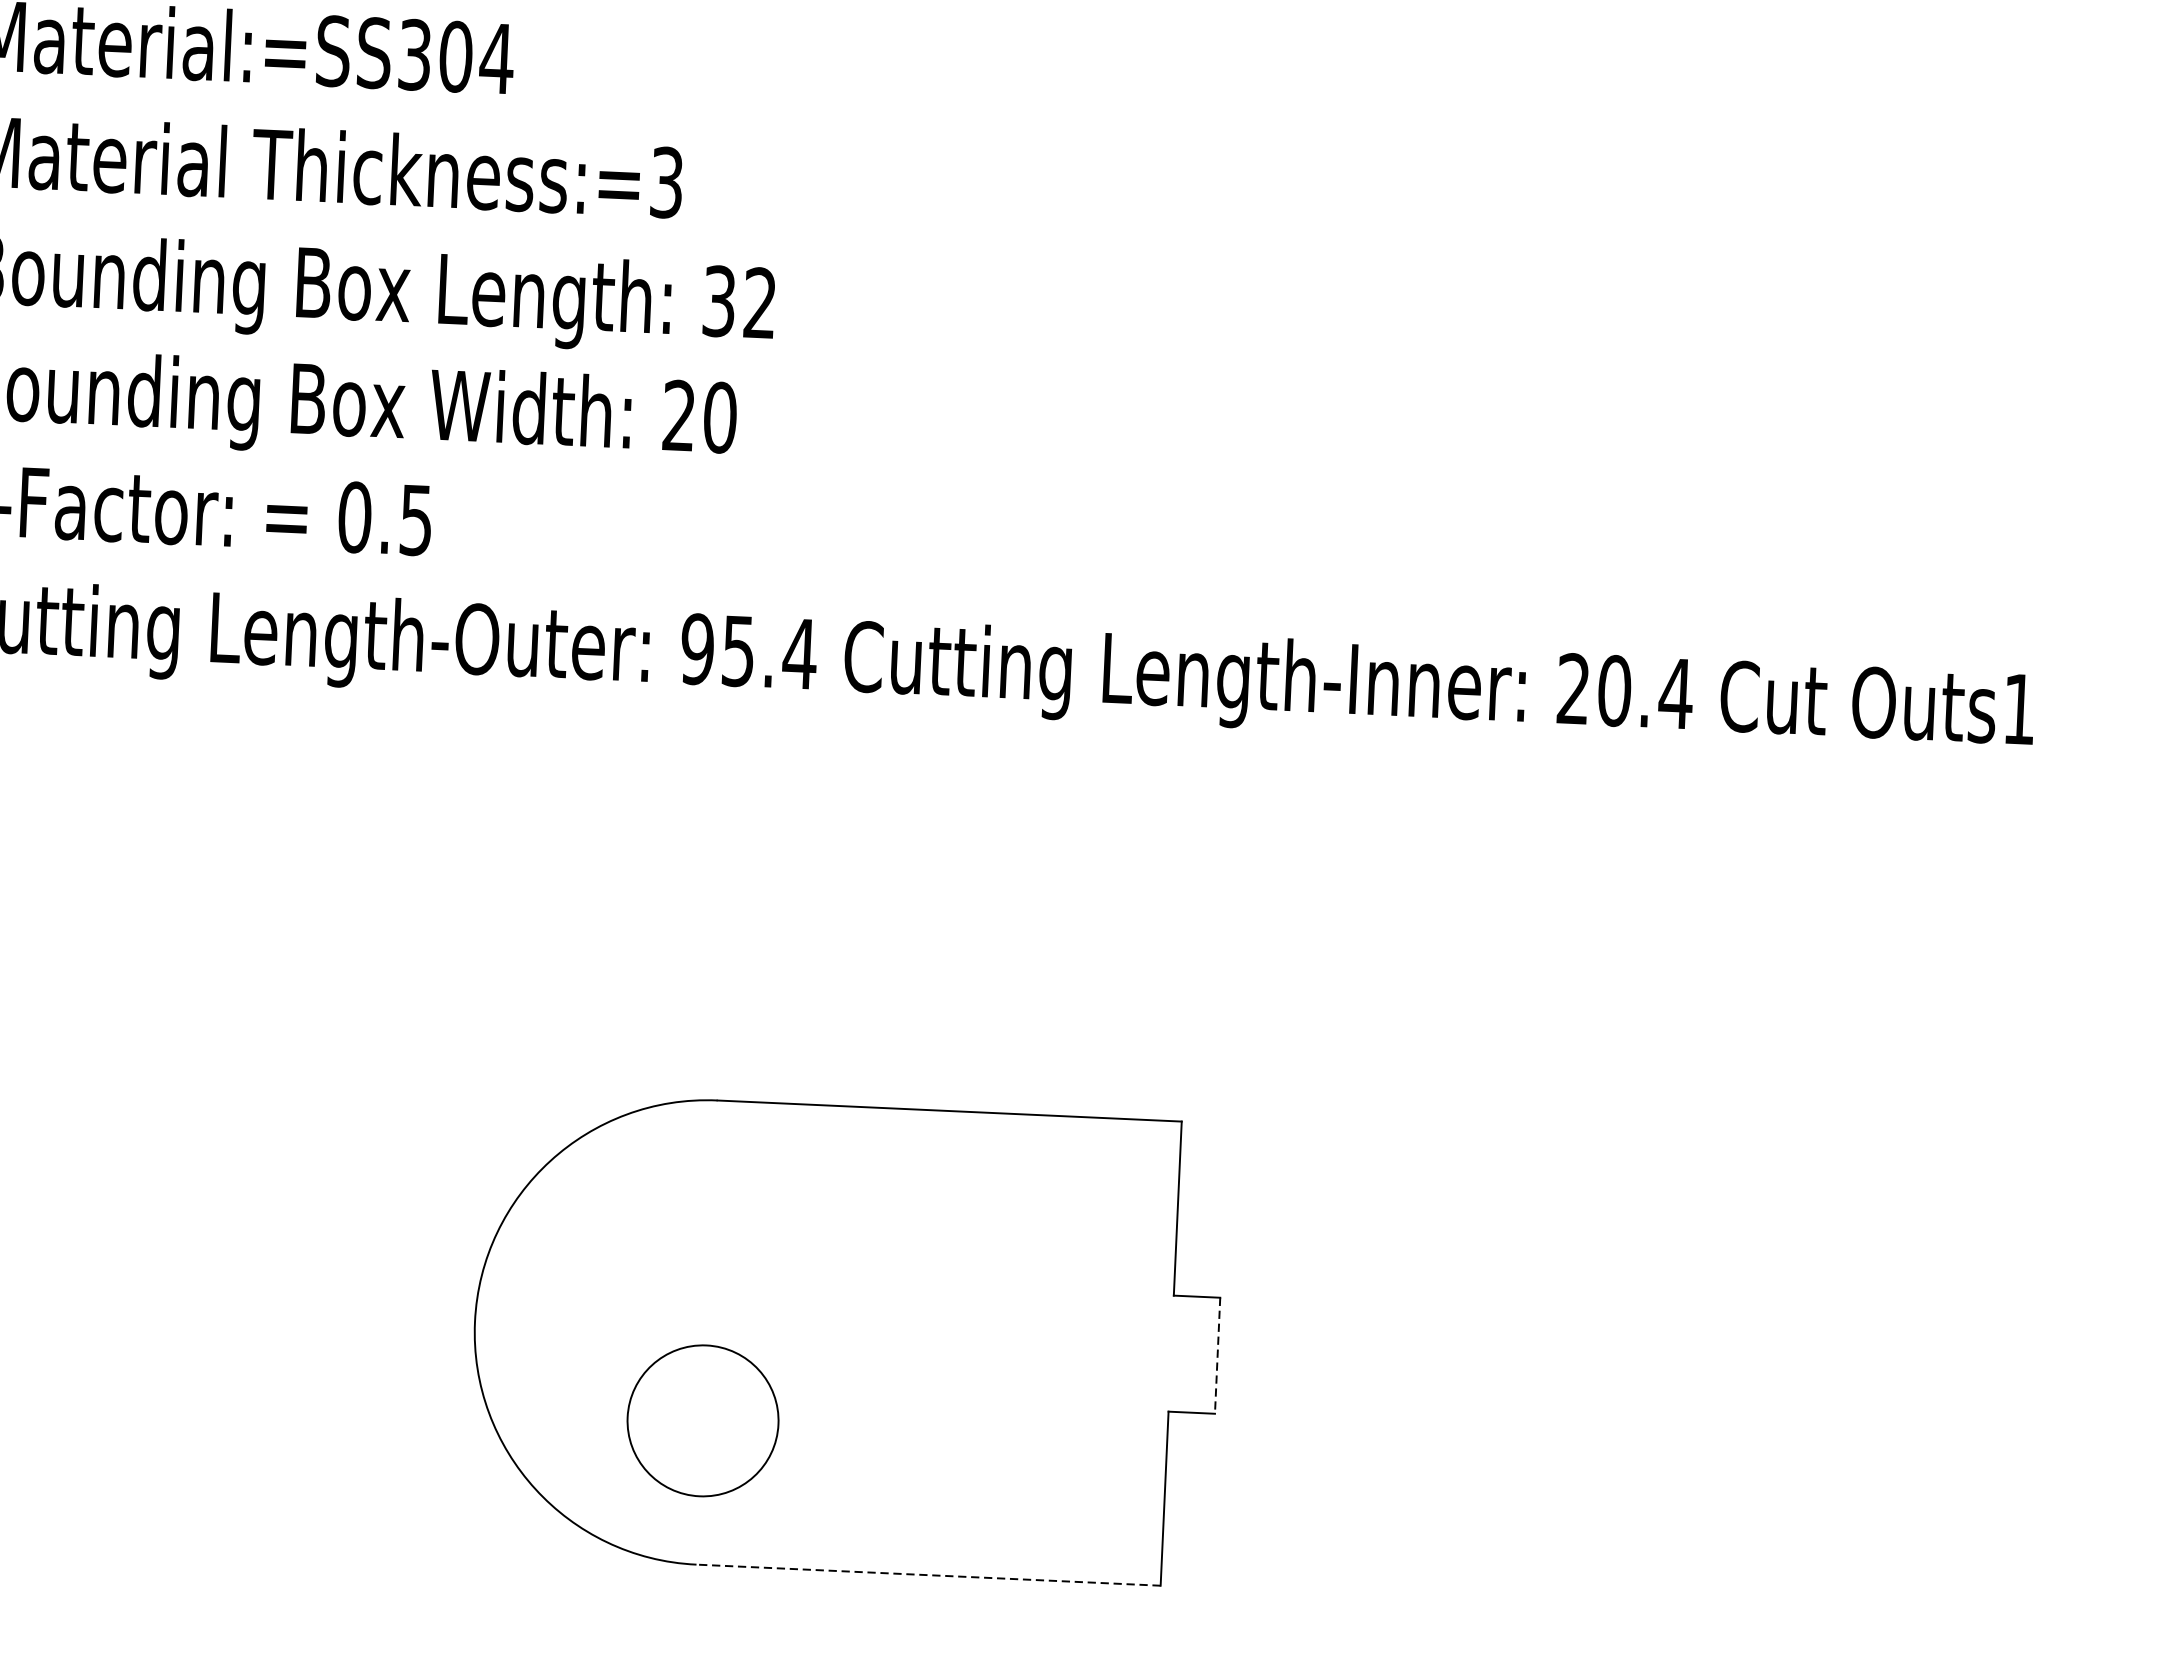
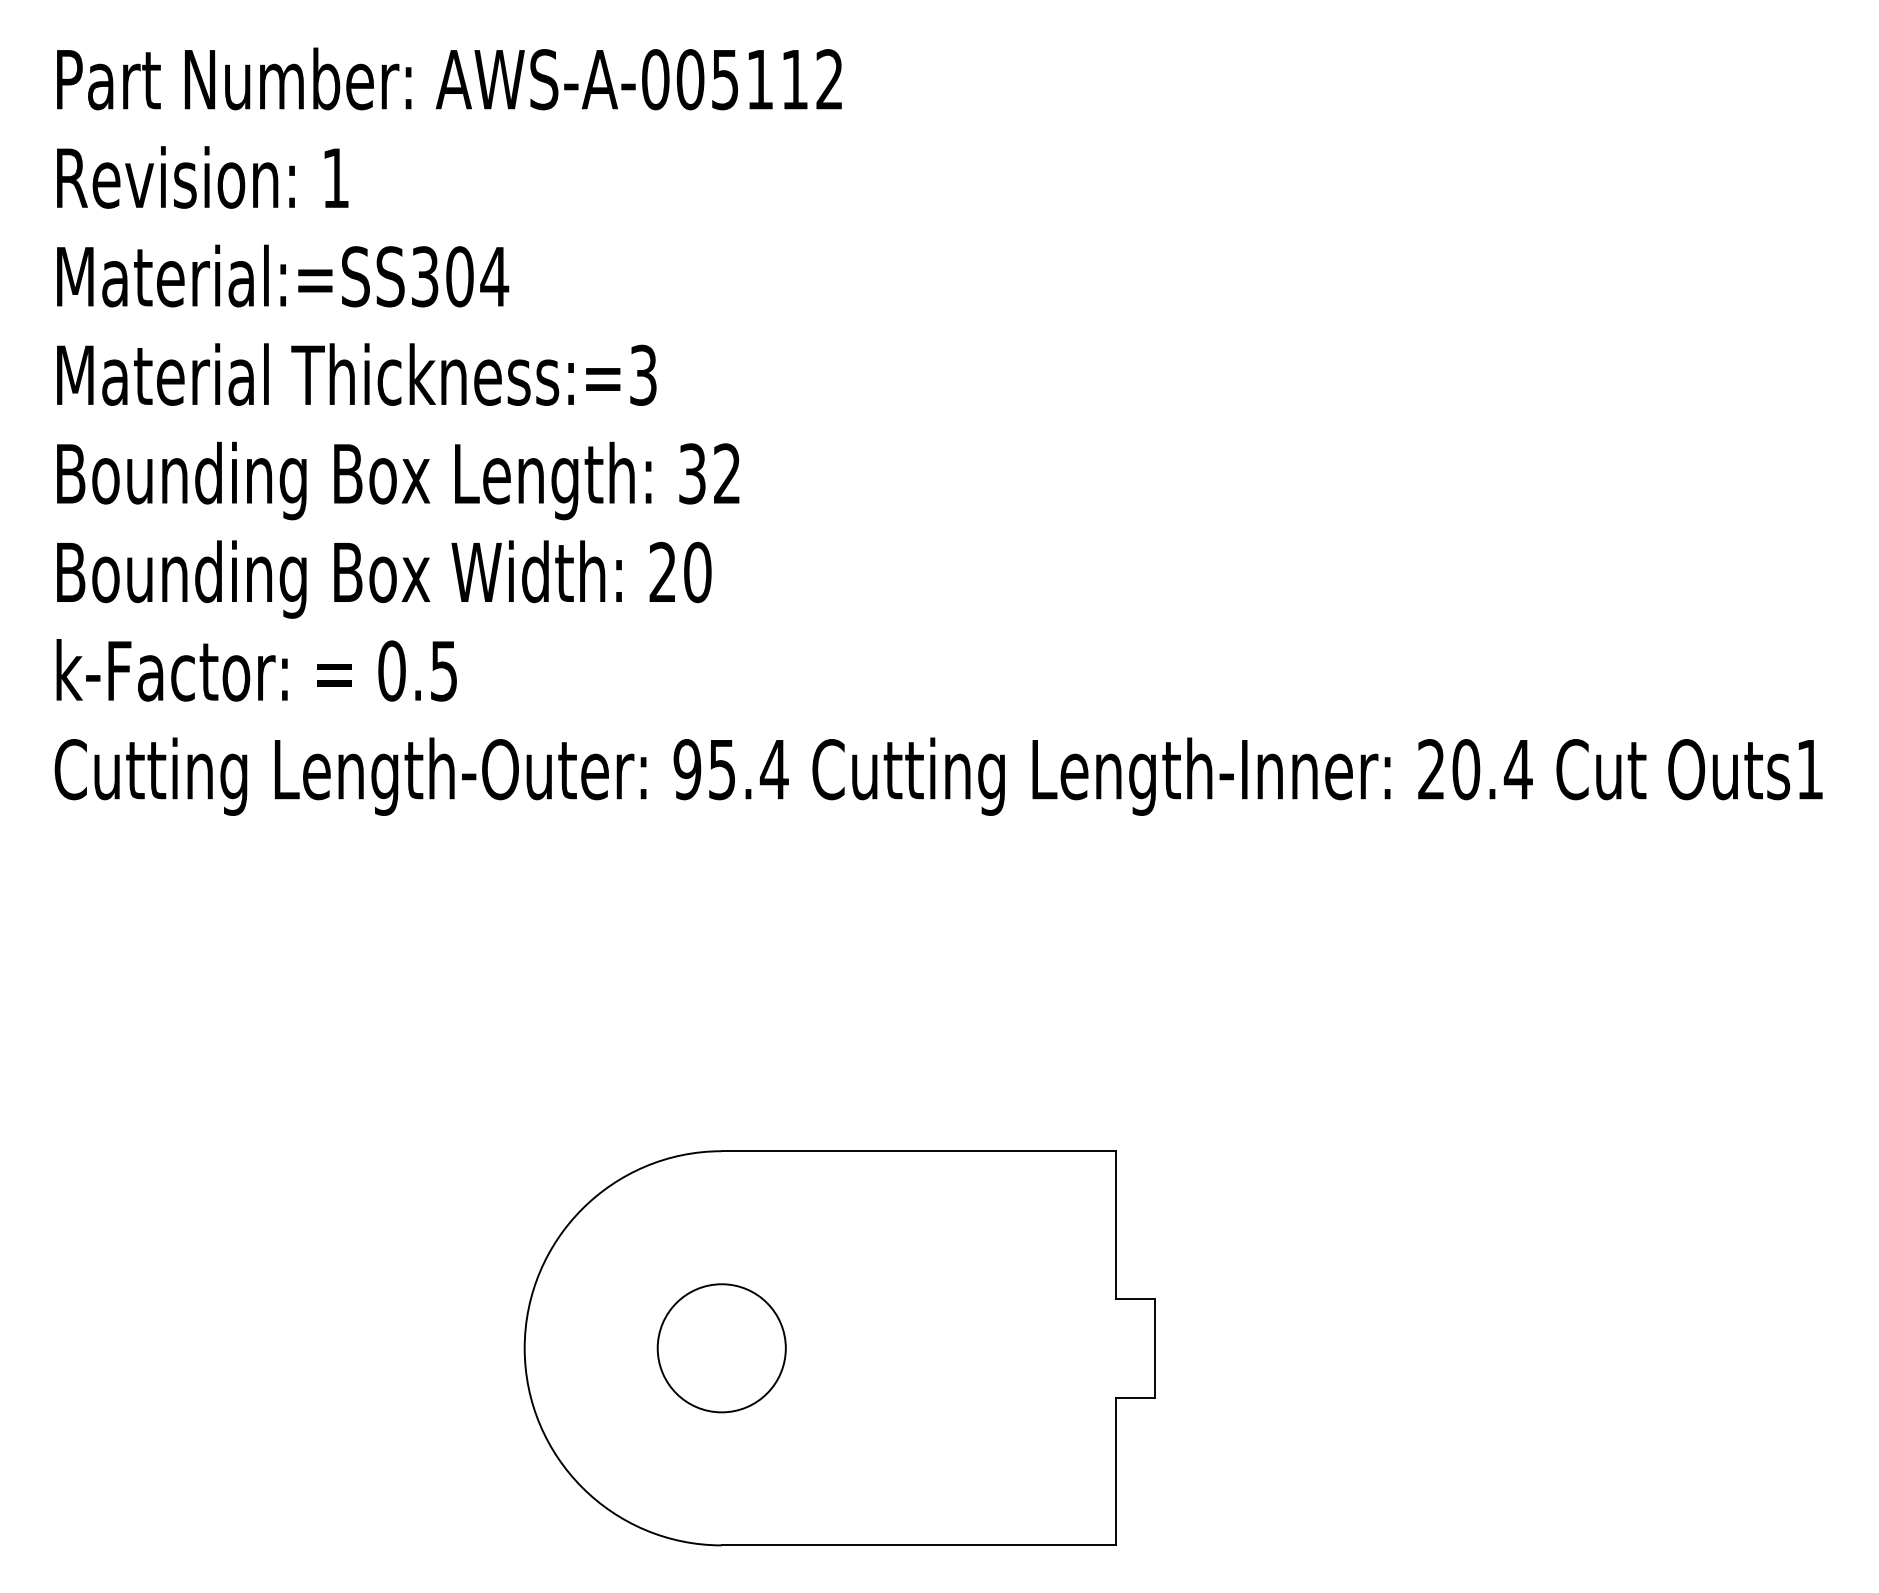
line: (1217, 1355) -> (1155, 1348), dashed -> solid
circle: (702, 1421) -> (721, 1348), moved
line: (928, 1575) -> (918, 1545), dashed -> solid

